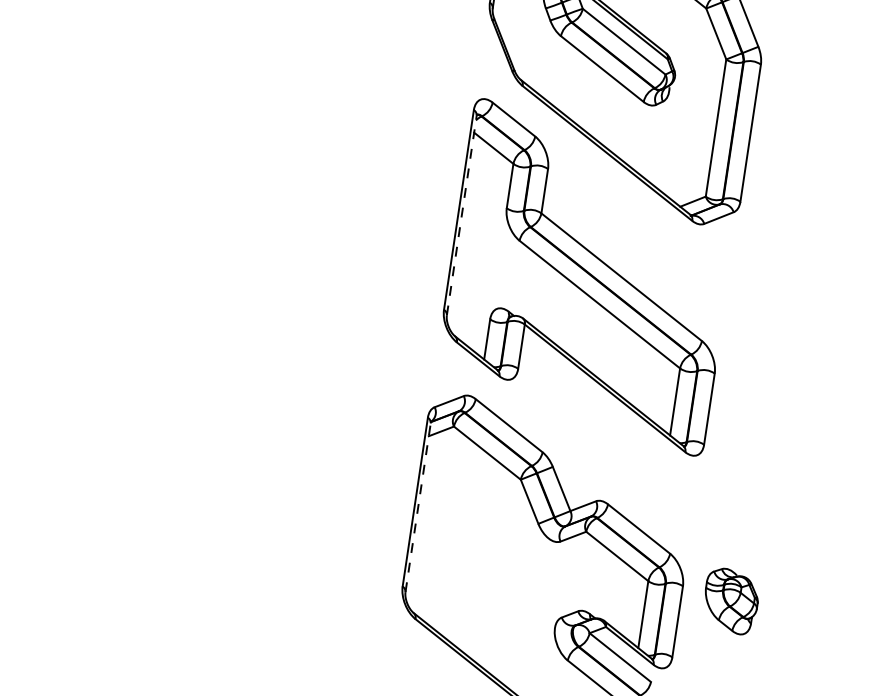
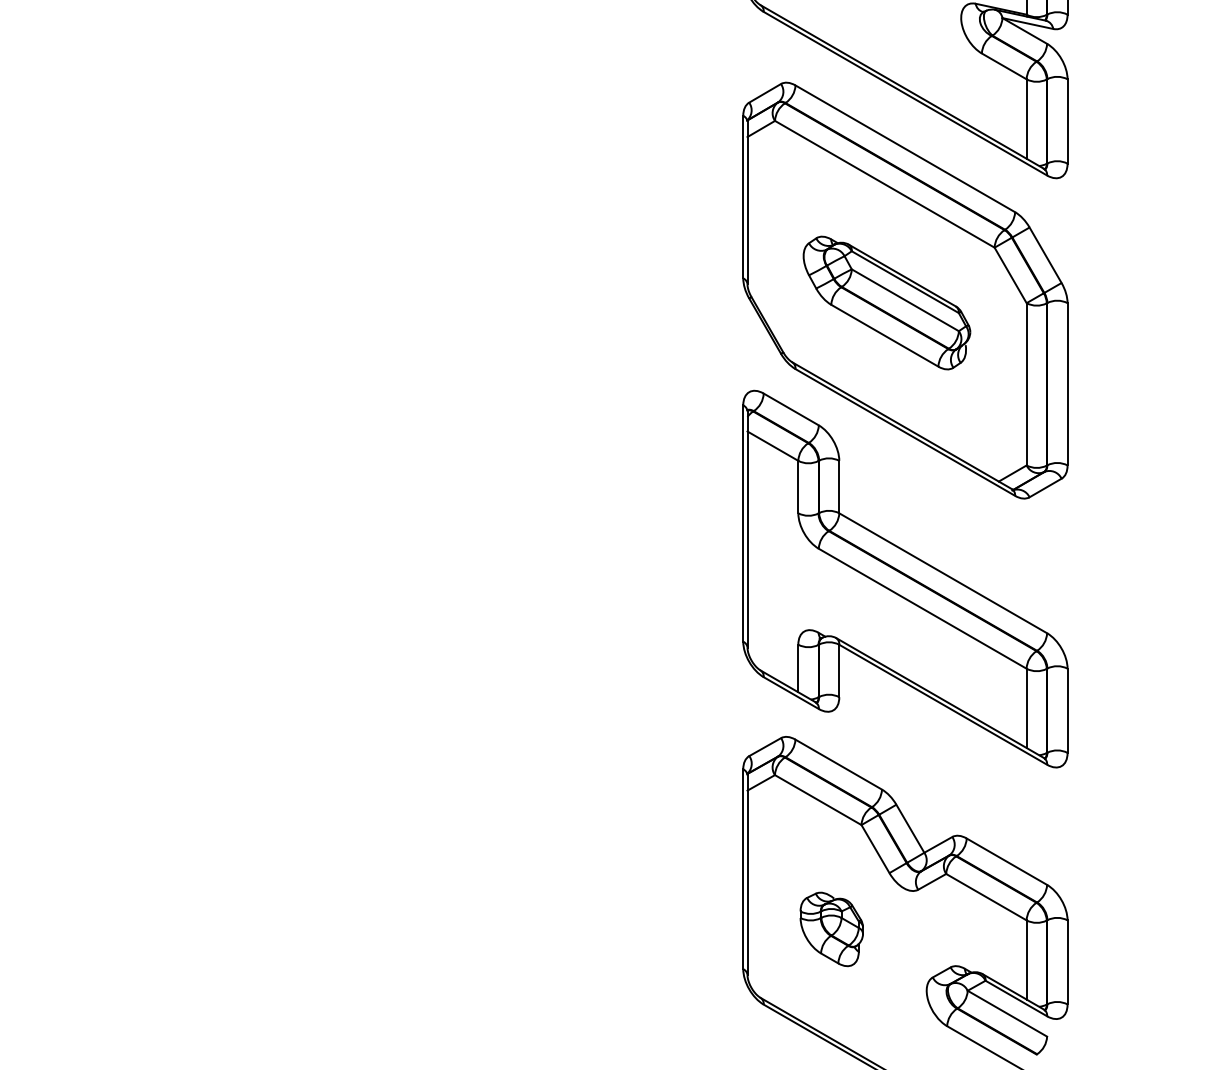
line: (461, 214) -> (747, 528), dashed -> solid
line: (418, 507) -> (747, 875), dashed -> solid
part: (730, 601) -> (831, 929), moved

